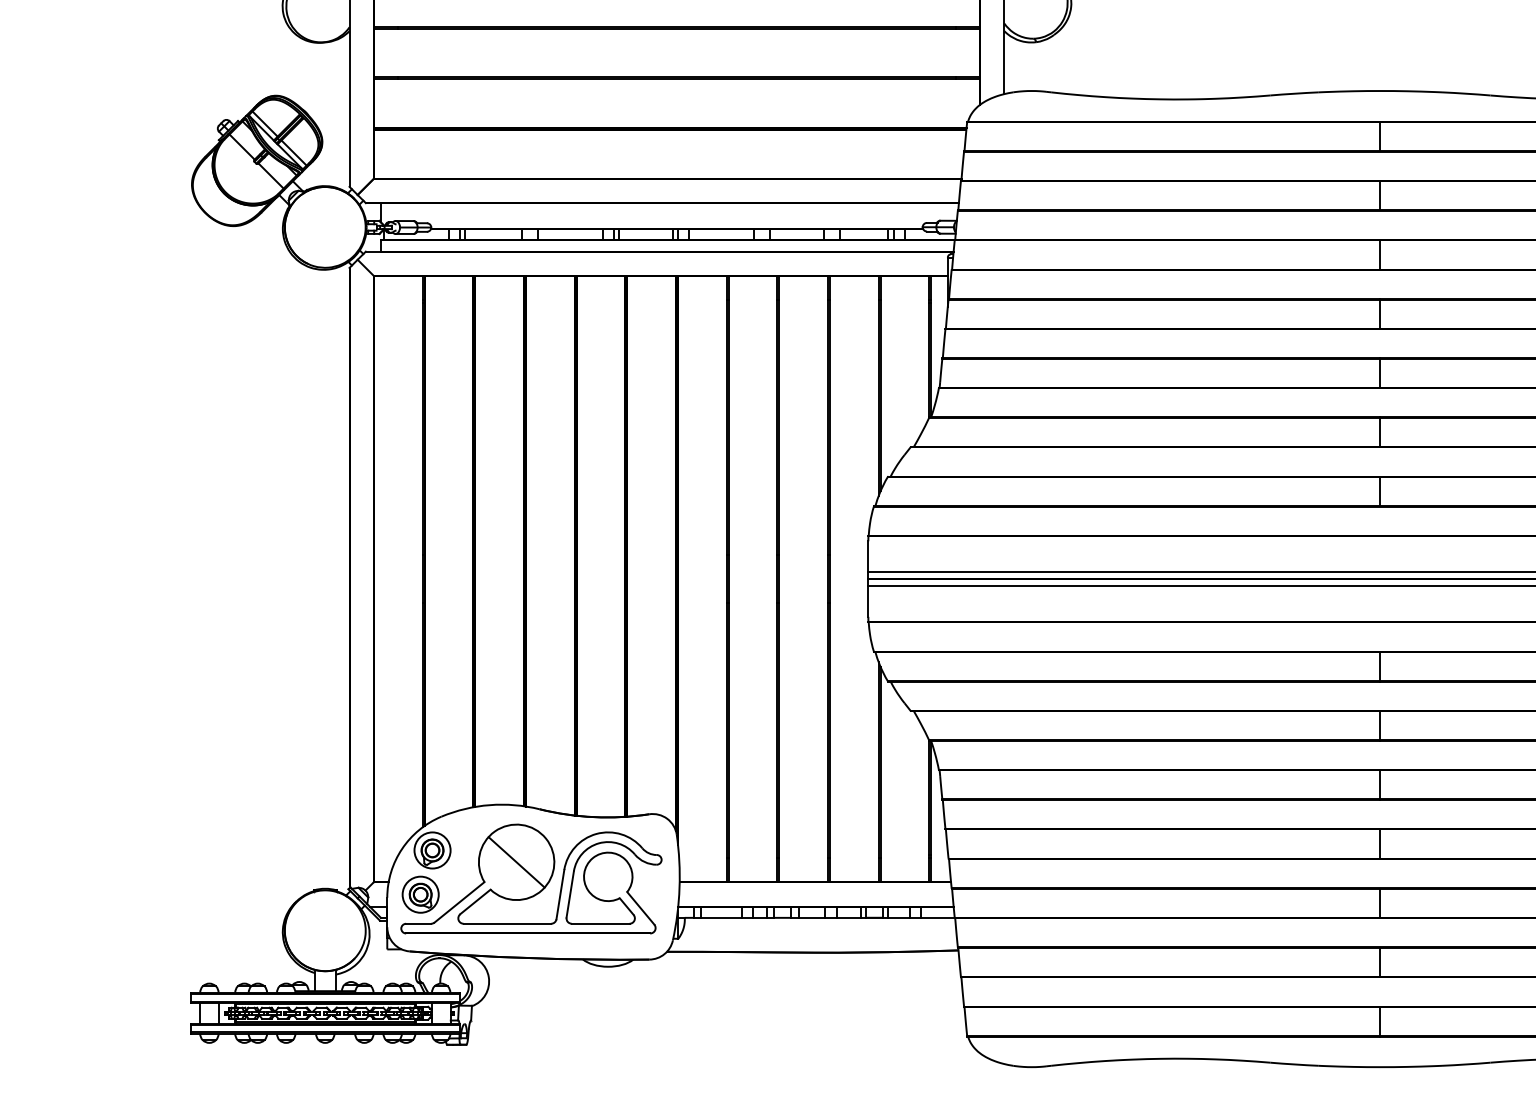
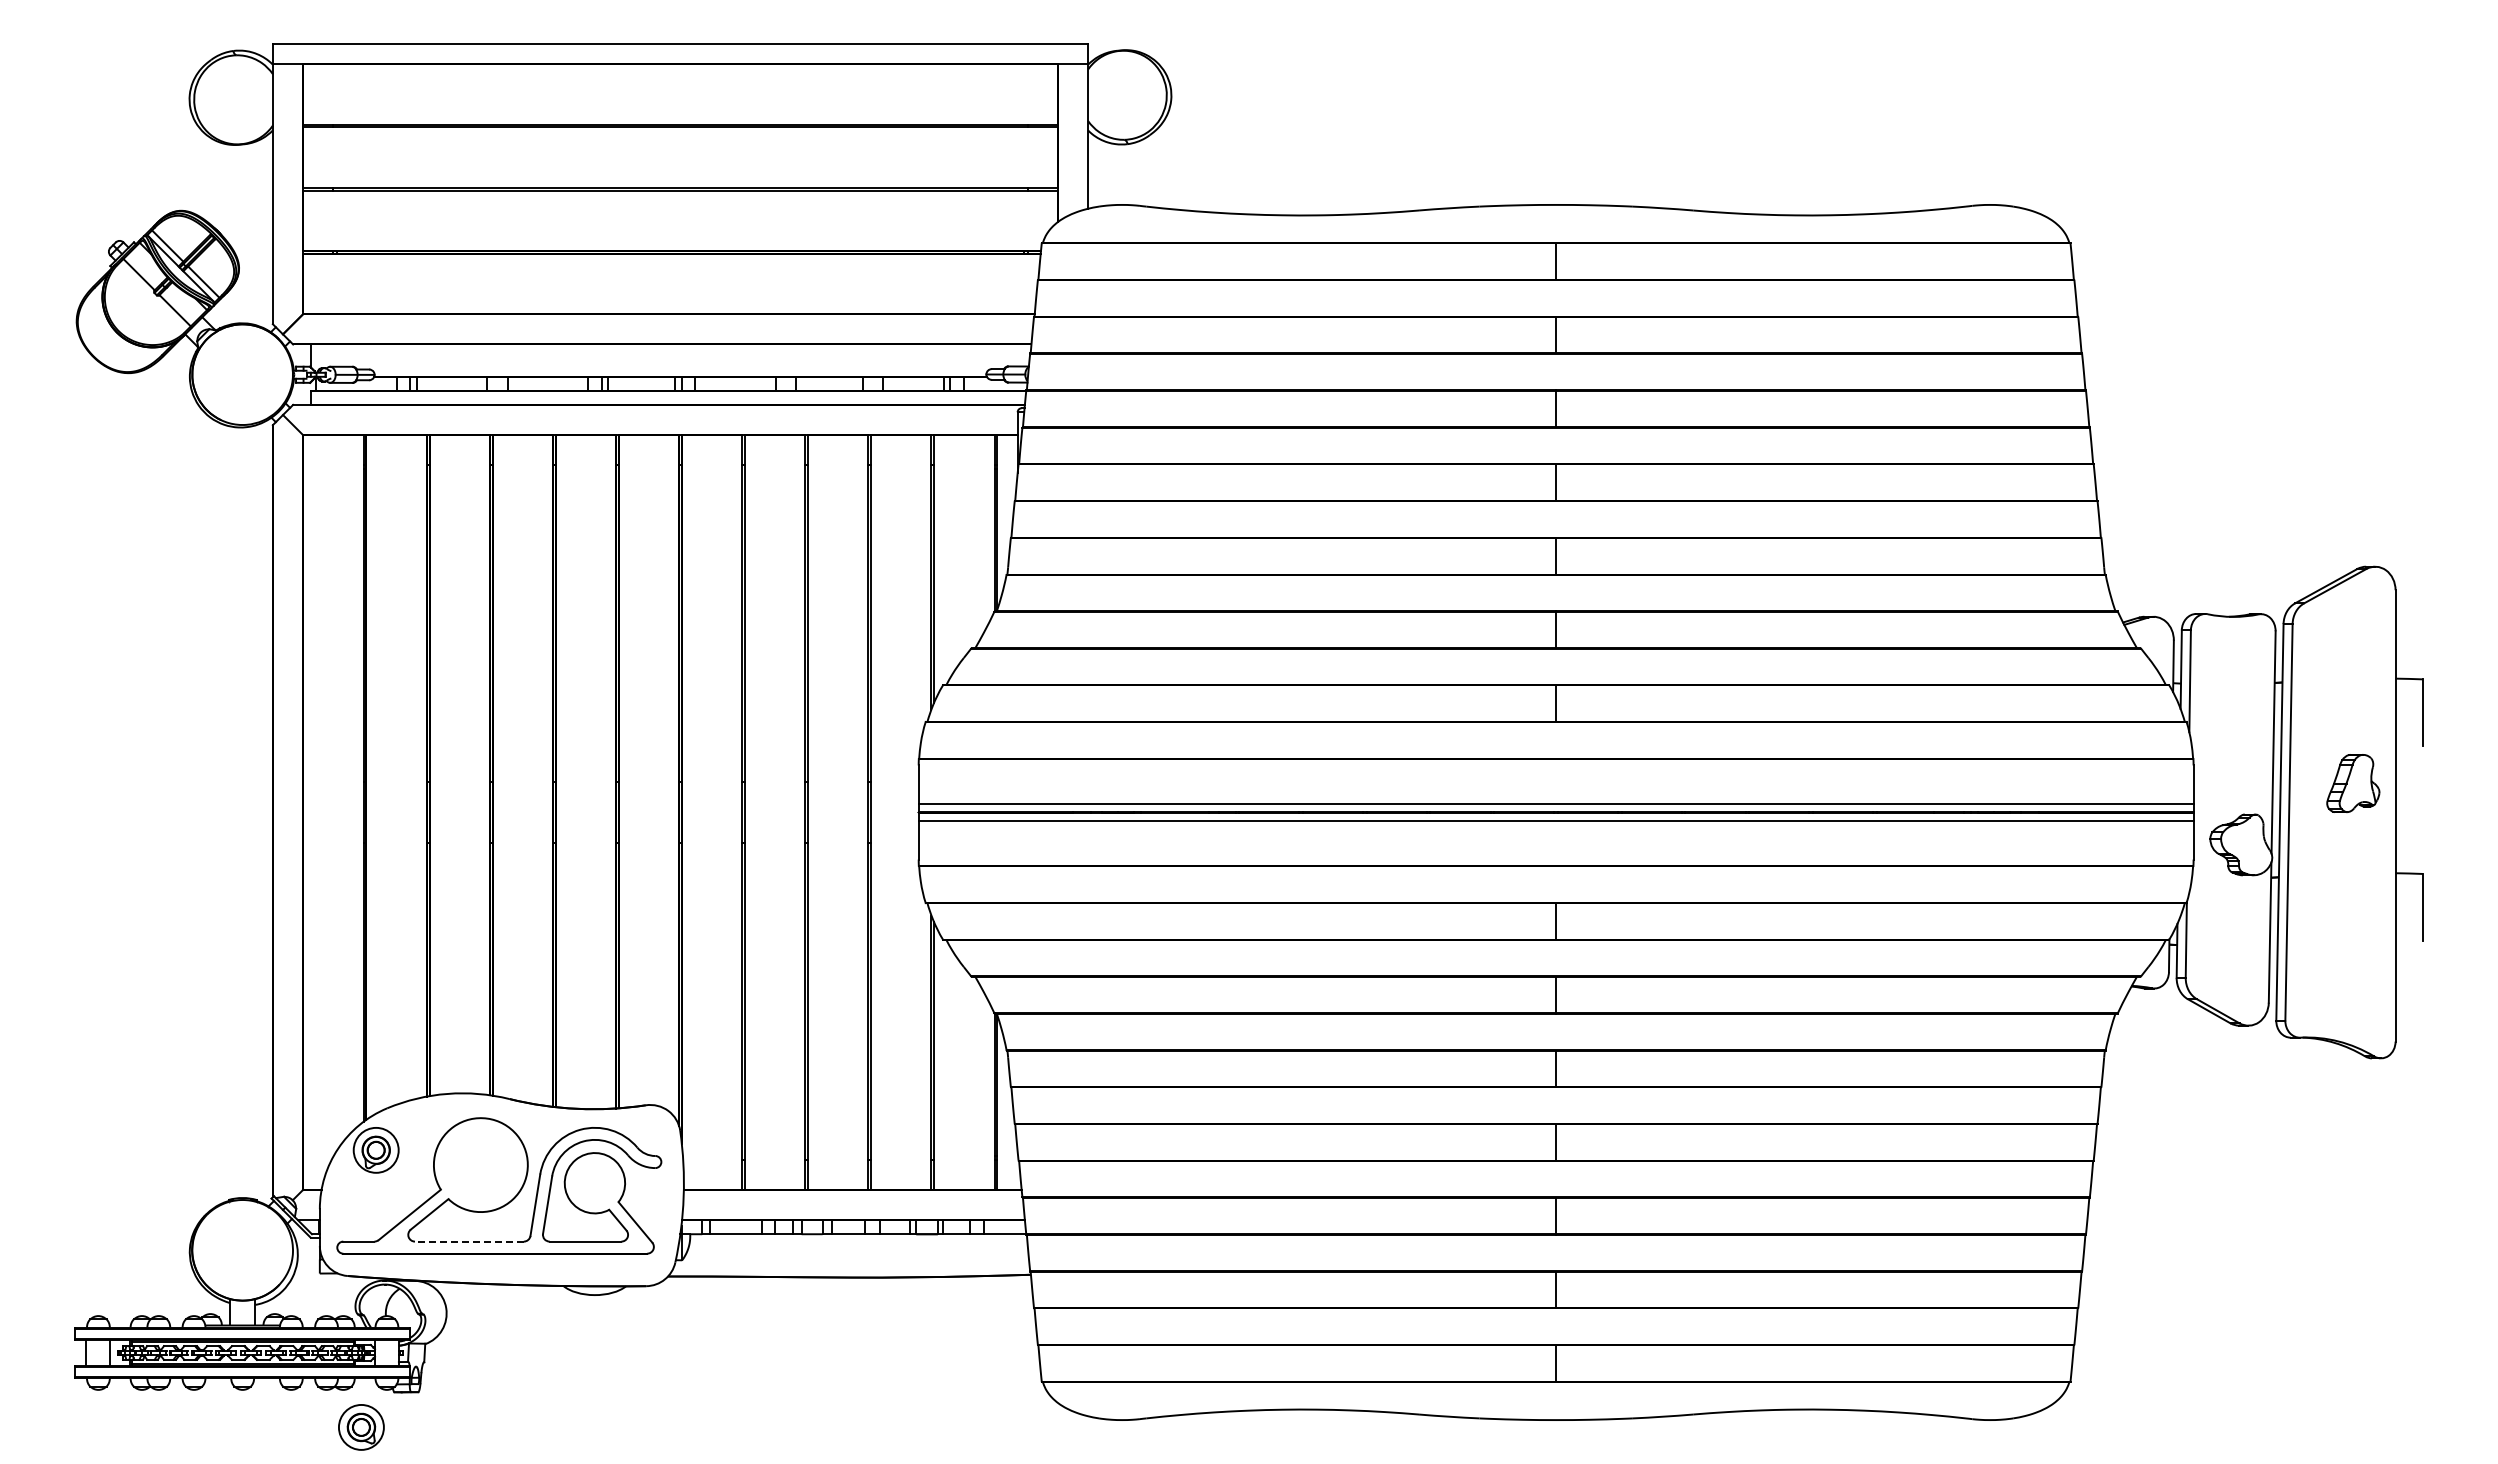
line: (516, 861) -> (480, 1164), removed
part: (420, 894) -> (361, 1427), moved
line: (506, 923) -> (468, 1241), solid -> dashed

